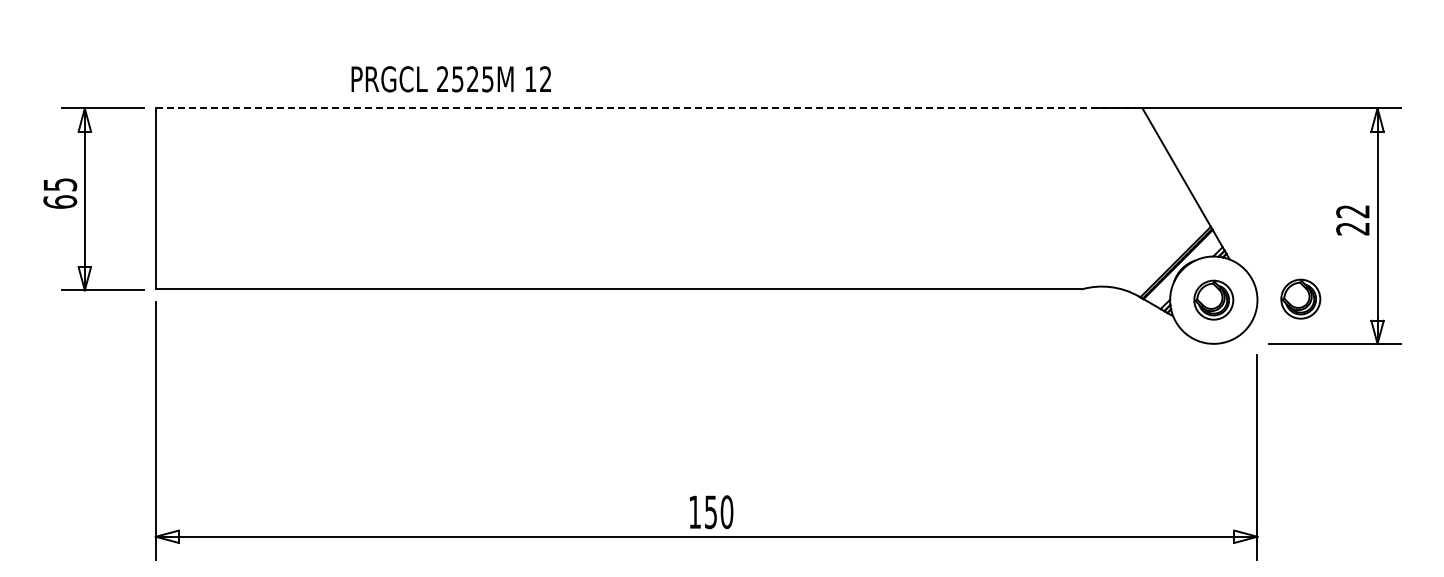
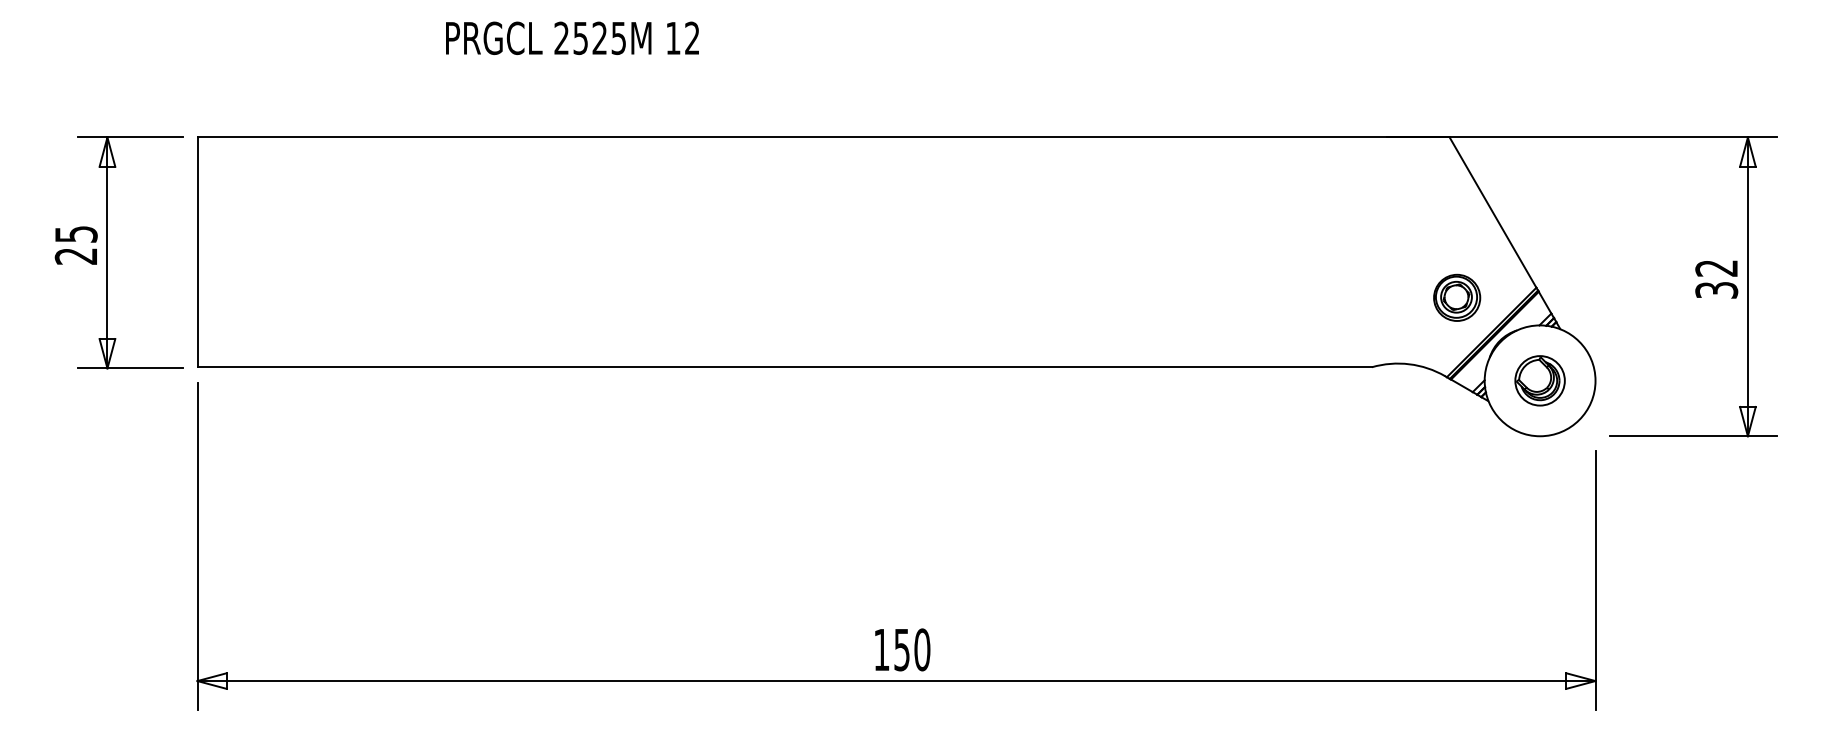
text: (450, 79) -> (571, 38), moved
line: (649, 108) -> (823, 137), dashed -> solid
text: (60, 201) -> (76, 255), 65 -> 25
text: (1352, 228) -> (1716, 289), 22 -> 32
part: (1148, 234) -> (1457, 297), added
part: (1300, 298) -> (1650, 378), removed

